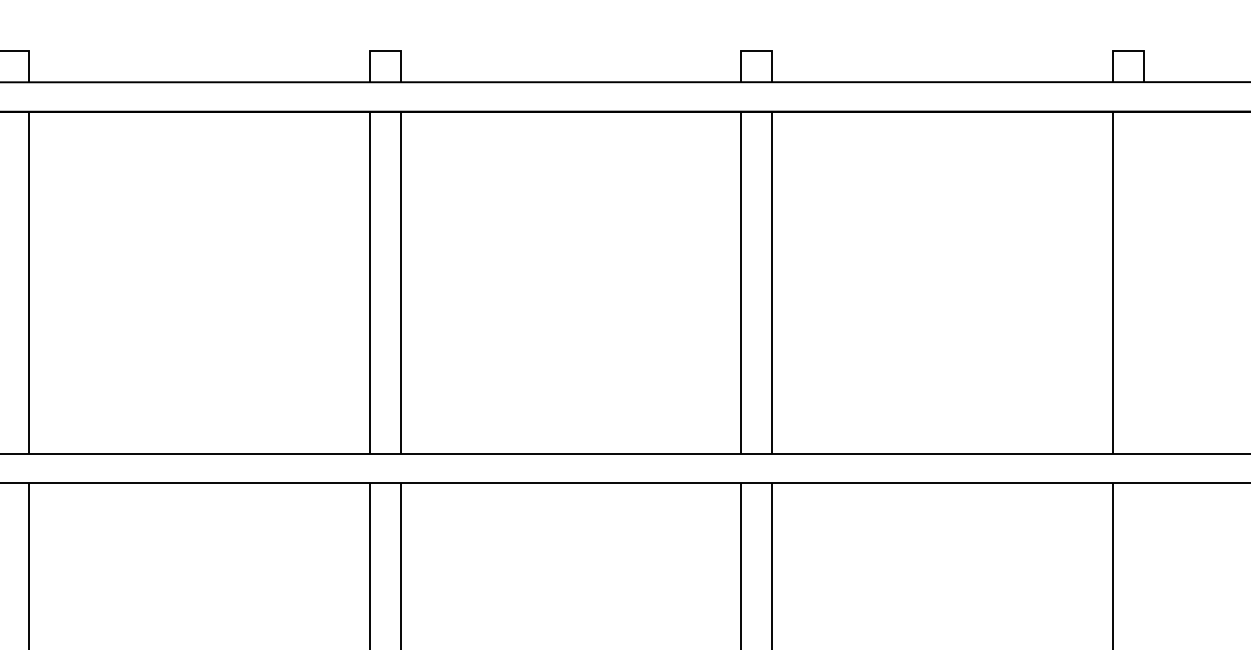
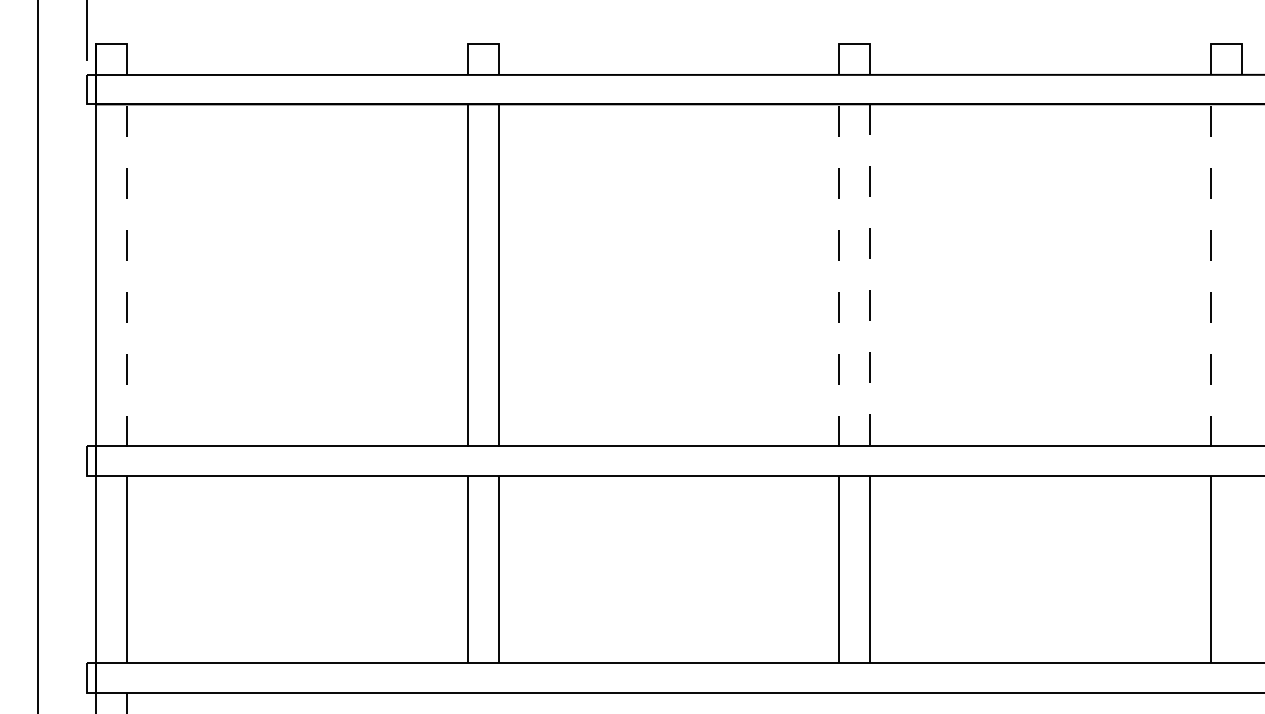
line: (29, 282) -> (127, 275), solid -> dashed
line: (741, 282) -> (839, 275), solid -> dashed
line: (1112, 282) -> (1210, 275), solid -> dashed
line: (772, 283) -> (870, 276), solid -> dashed

